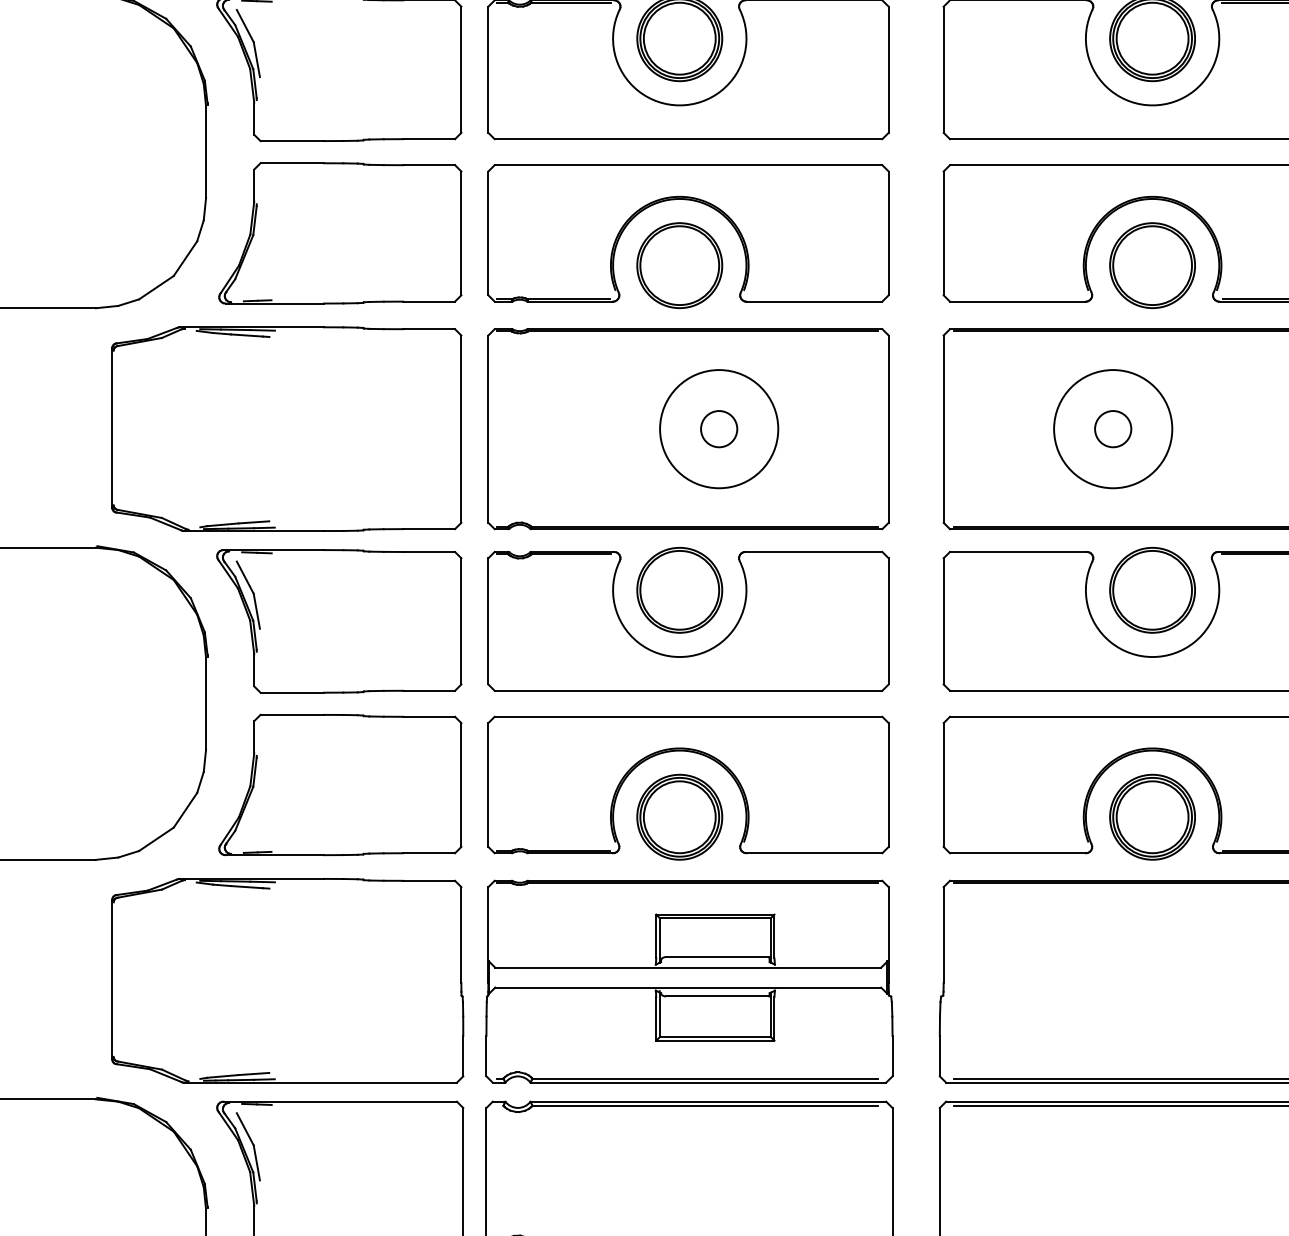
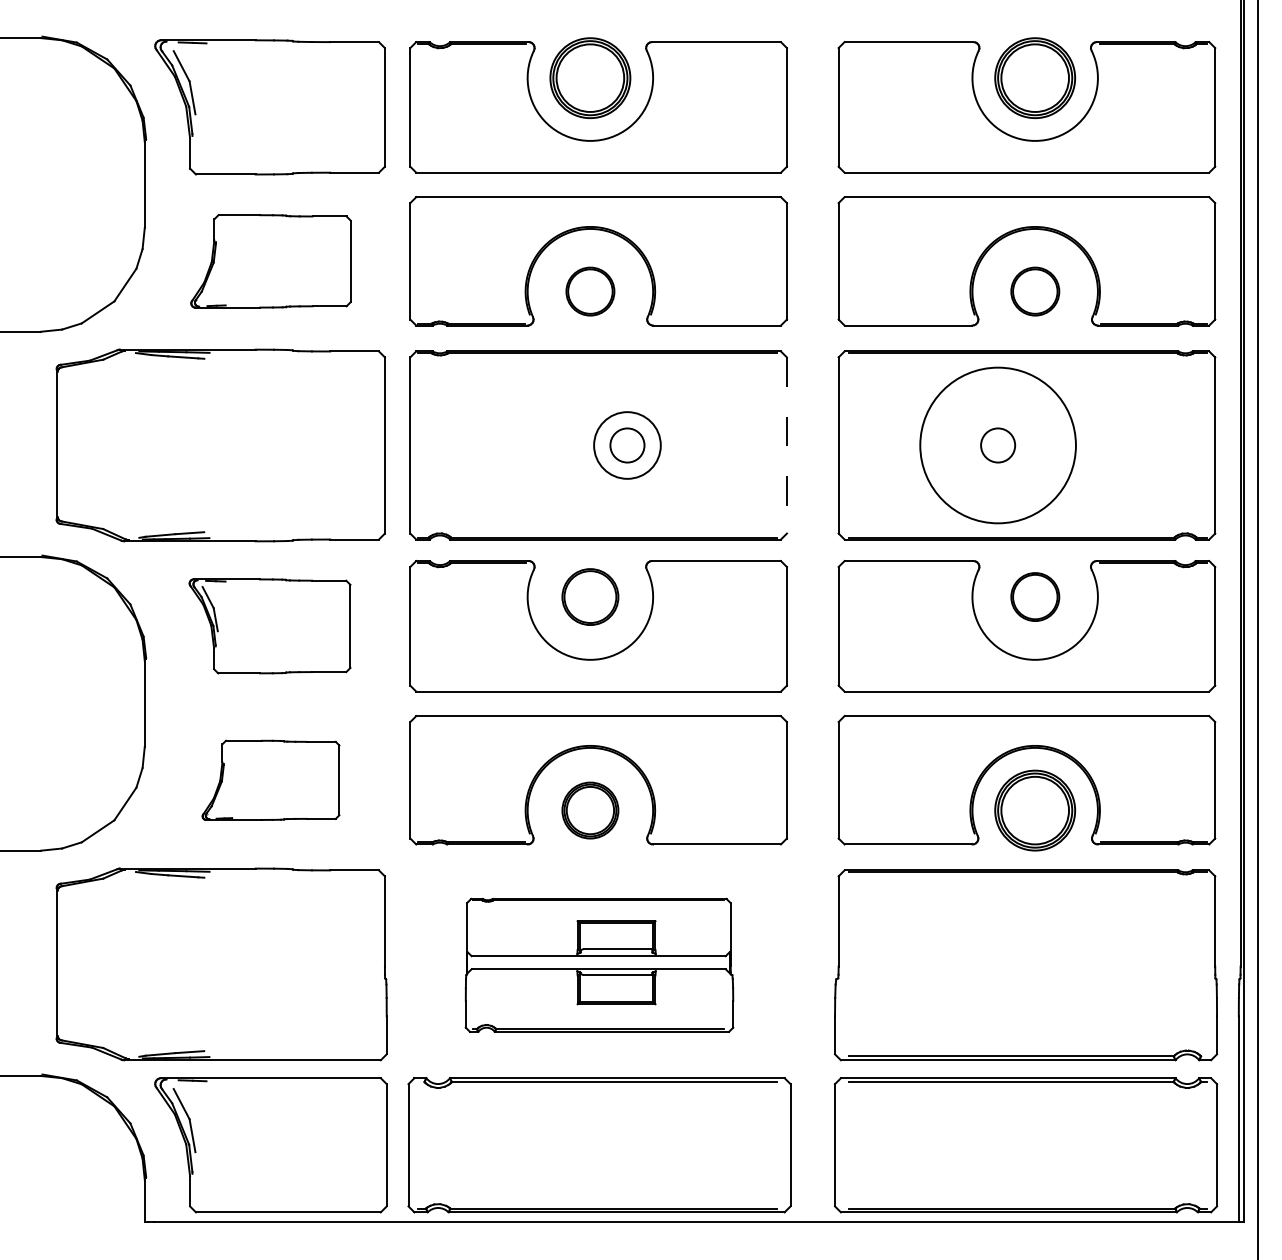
part: (339, 233) -> (270, 261), size x0.7
part: (679, 265) -> (590, 291), size x0.6
part: (1152, 265) -> (1035, 291), size x0.6
circle: (719, 429) -> (627, 445), size x0.6
circle: (1112, 429) -> (997, 445), size x1.4
line: (888, 430) -> (786, 446), solid -> dashed
part: (679, 589) -> (590, 596), size x0.7
part: (1152, 589) -> (1035, 596), size x0.6
part: (338, 621) -> (269, 626), size x0.7
part: (339, 785) -> (270, 780), size x0.6
part: (679, 817) -> (590, 810), size x0.7
part: (689, 981) -> (599, 965), size x0.7

